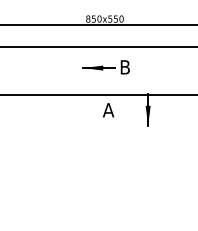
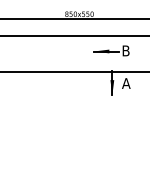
part: (105, 67) -> (111, 51), moved
text: (108, 110) -> (126, 83), moved

